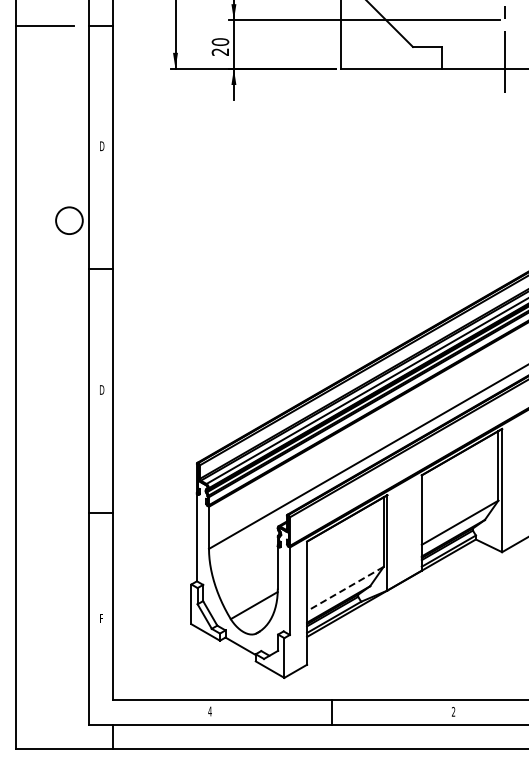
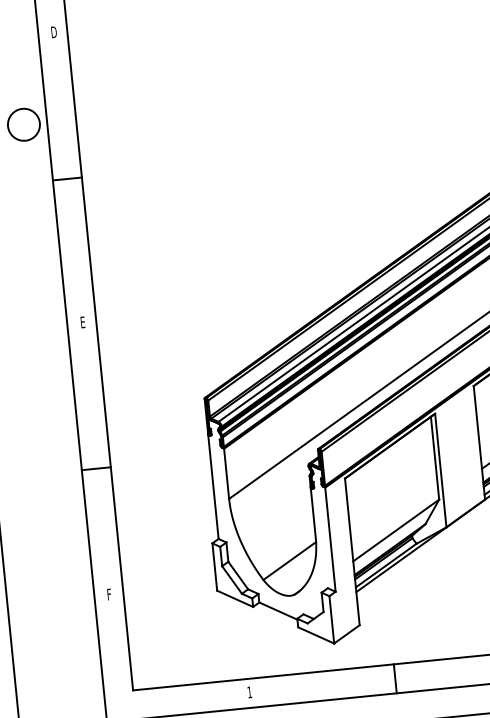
text: (102, 389) -> (83, 321), D -> E
line: (344, 589) -> (395, 531), dashed -> solid
text: (209, 711) -> (249, 692), 4 -> 1

